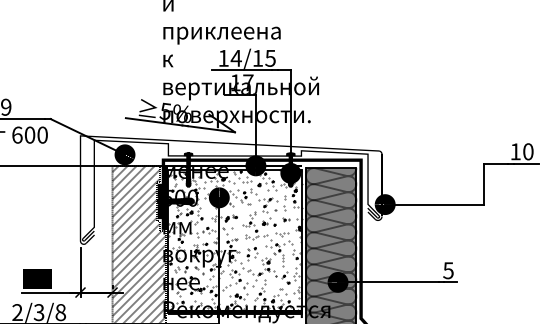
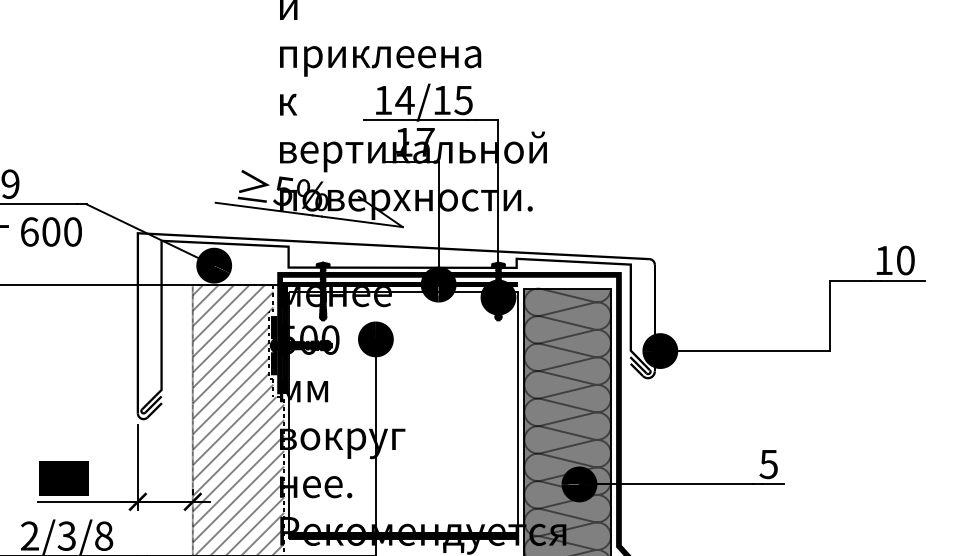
hatch: (235, 239) -> (403, 410), removed

